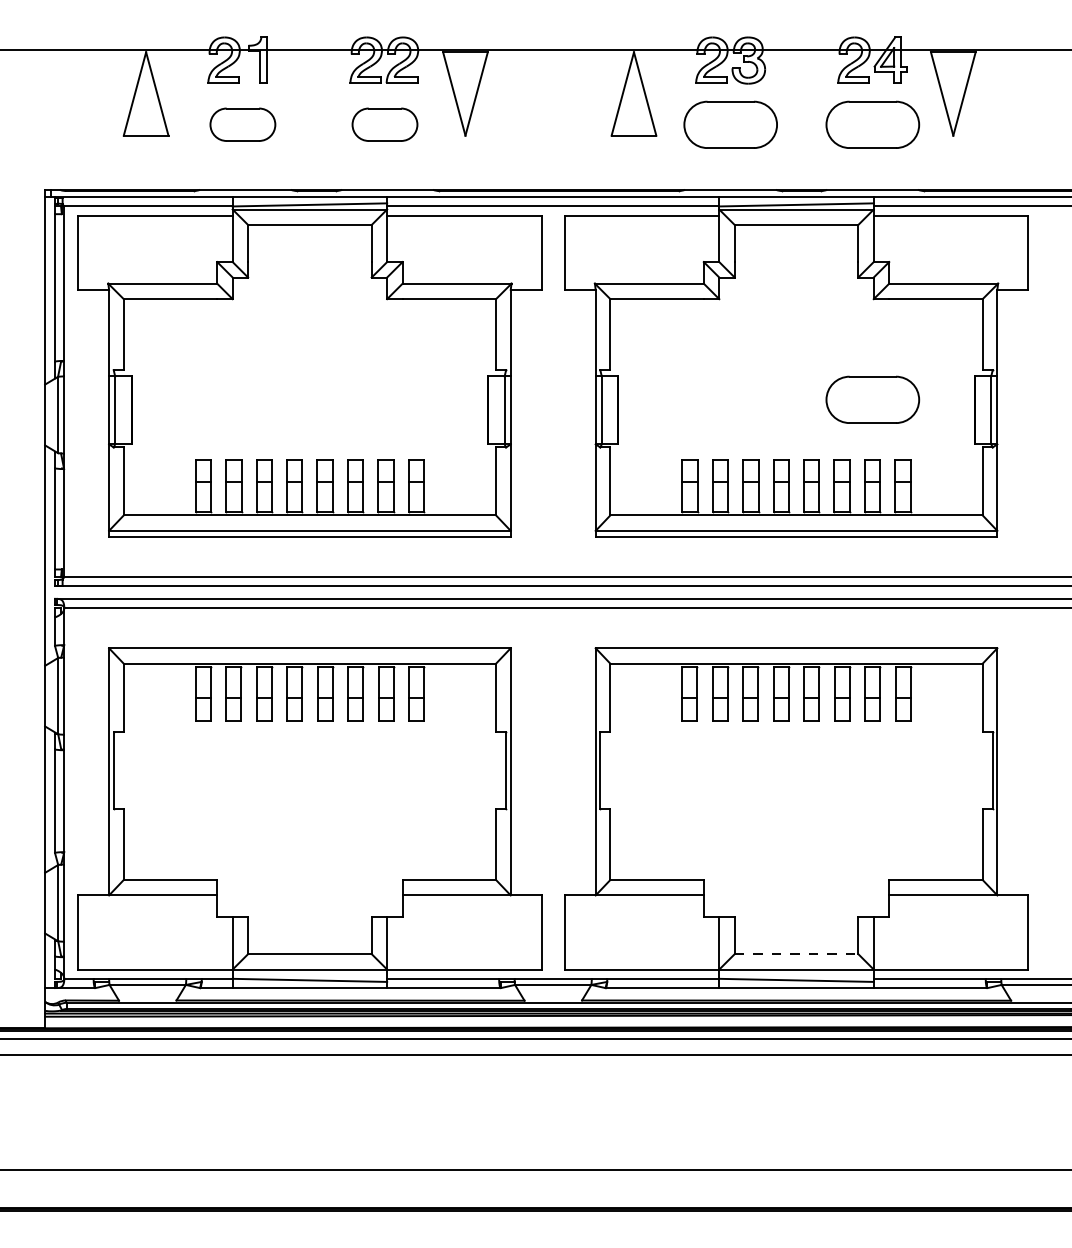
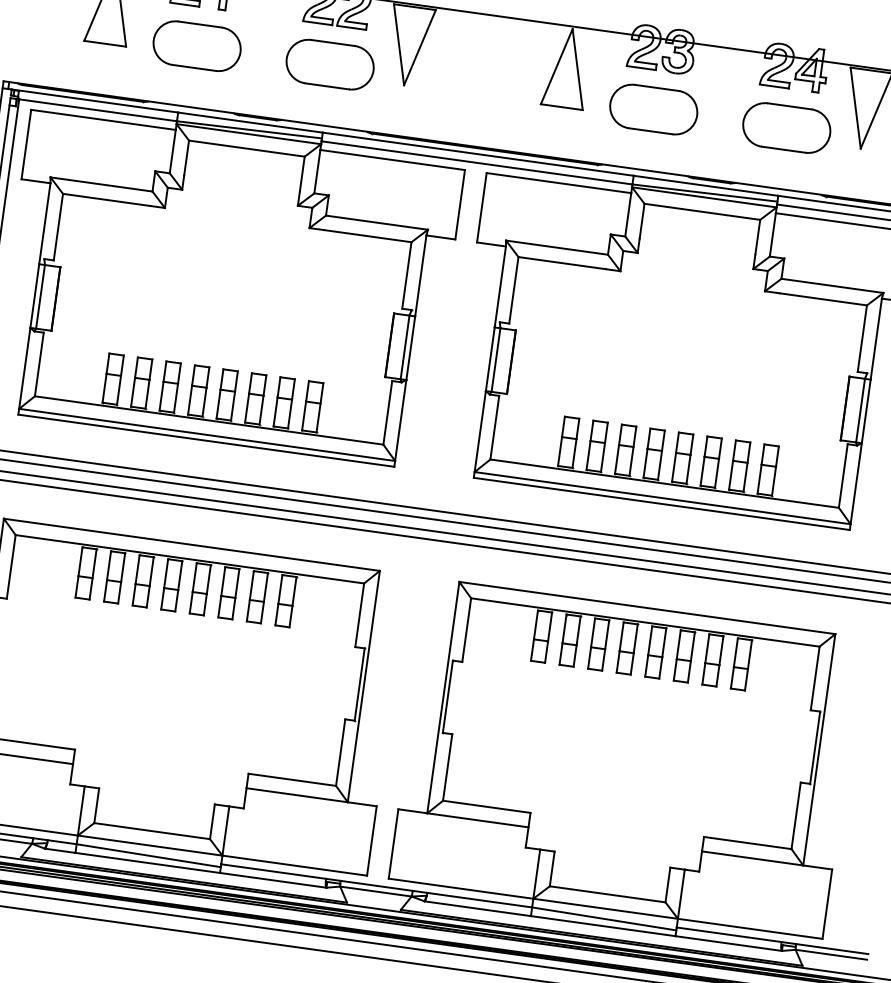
part: (242, 124) -> (196, 45), size x1.43
part: (384, 124) -> (329, 64), size x1.43
part: (872, 399) -> (750, 385), removed
line: (796, 954) -> (607, 894), dashed -> solid

